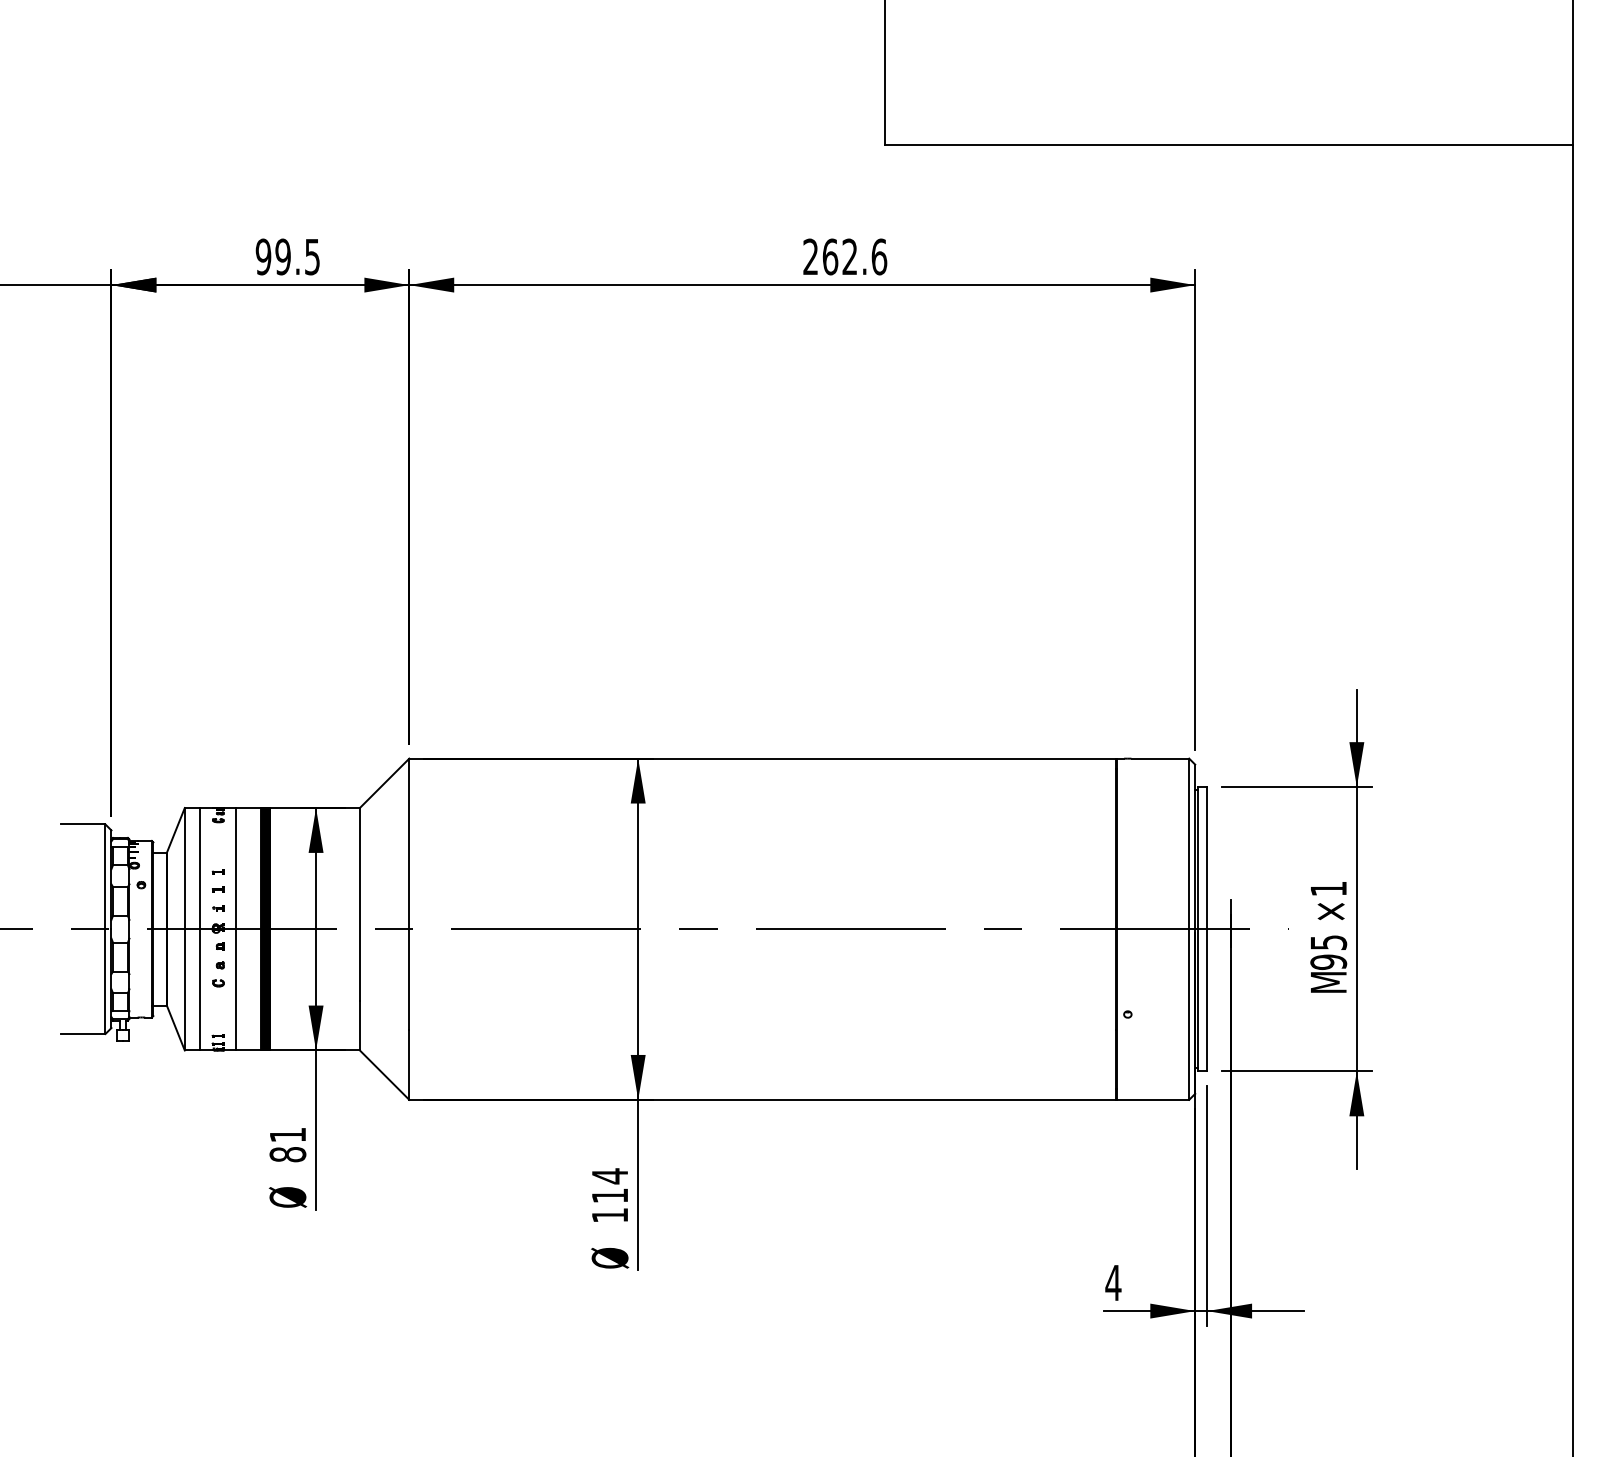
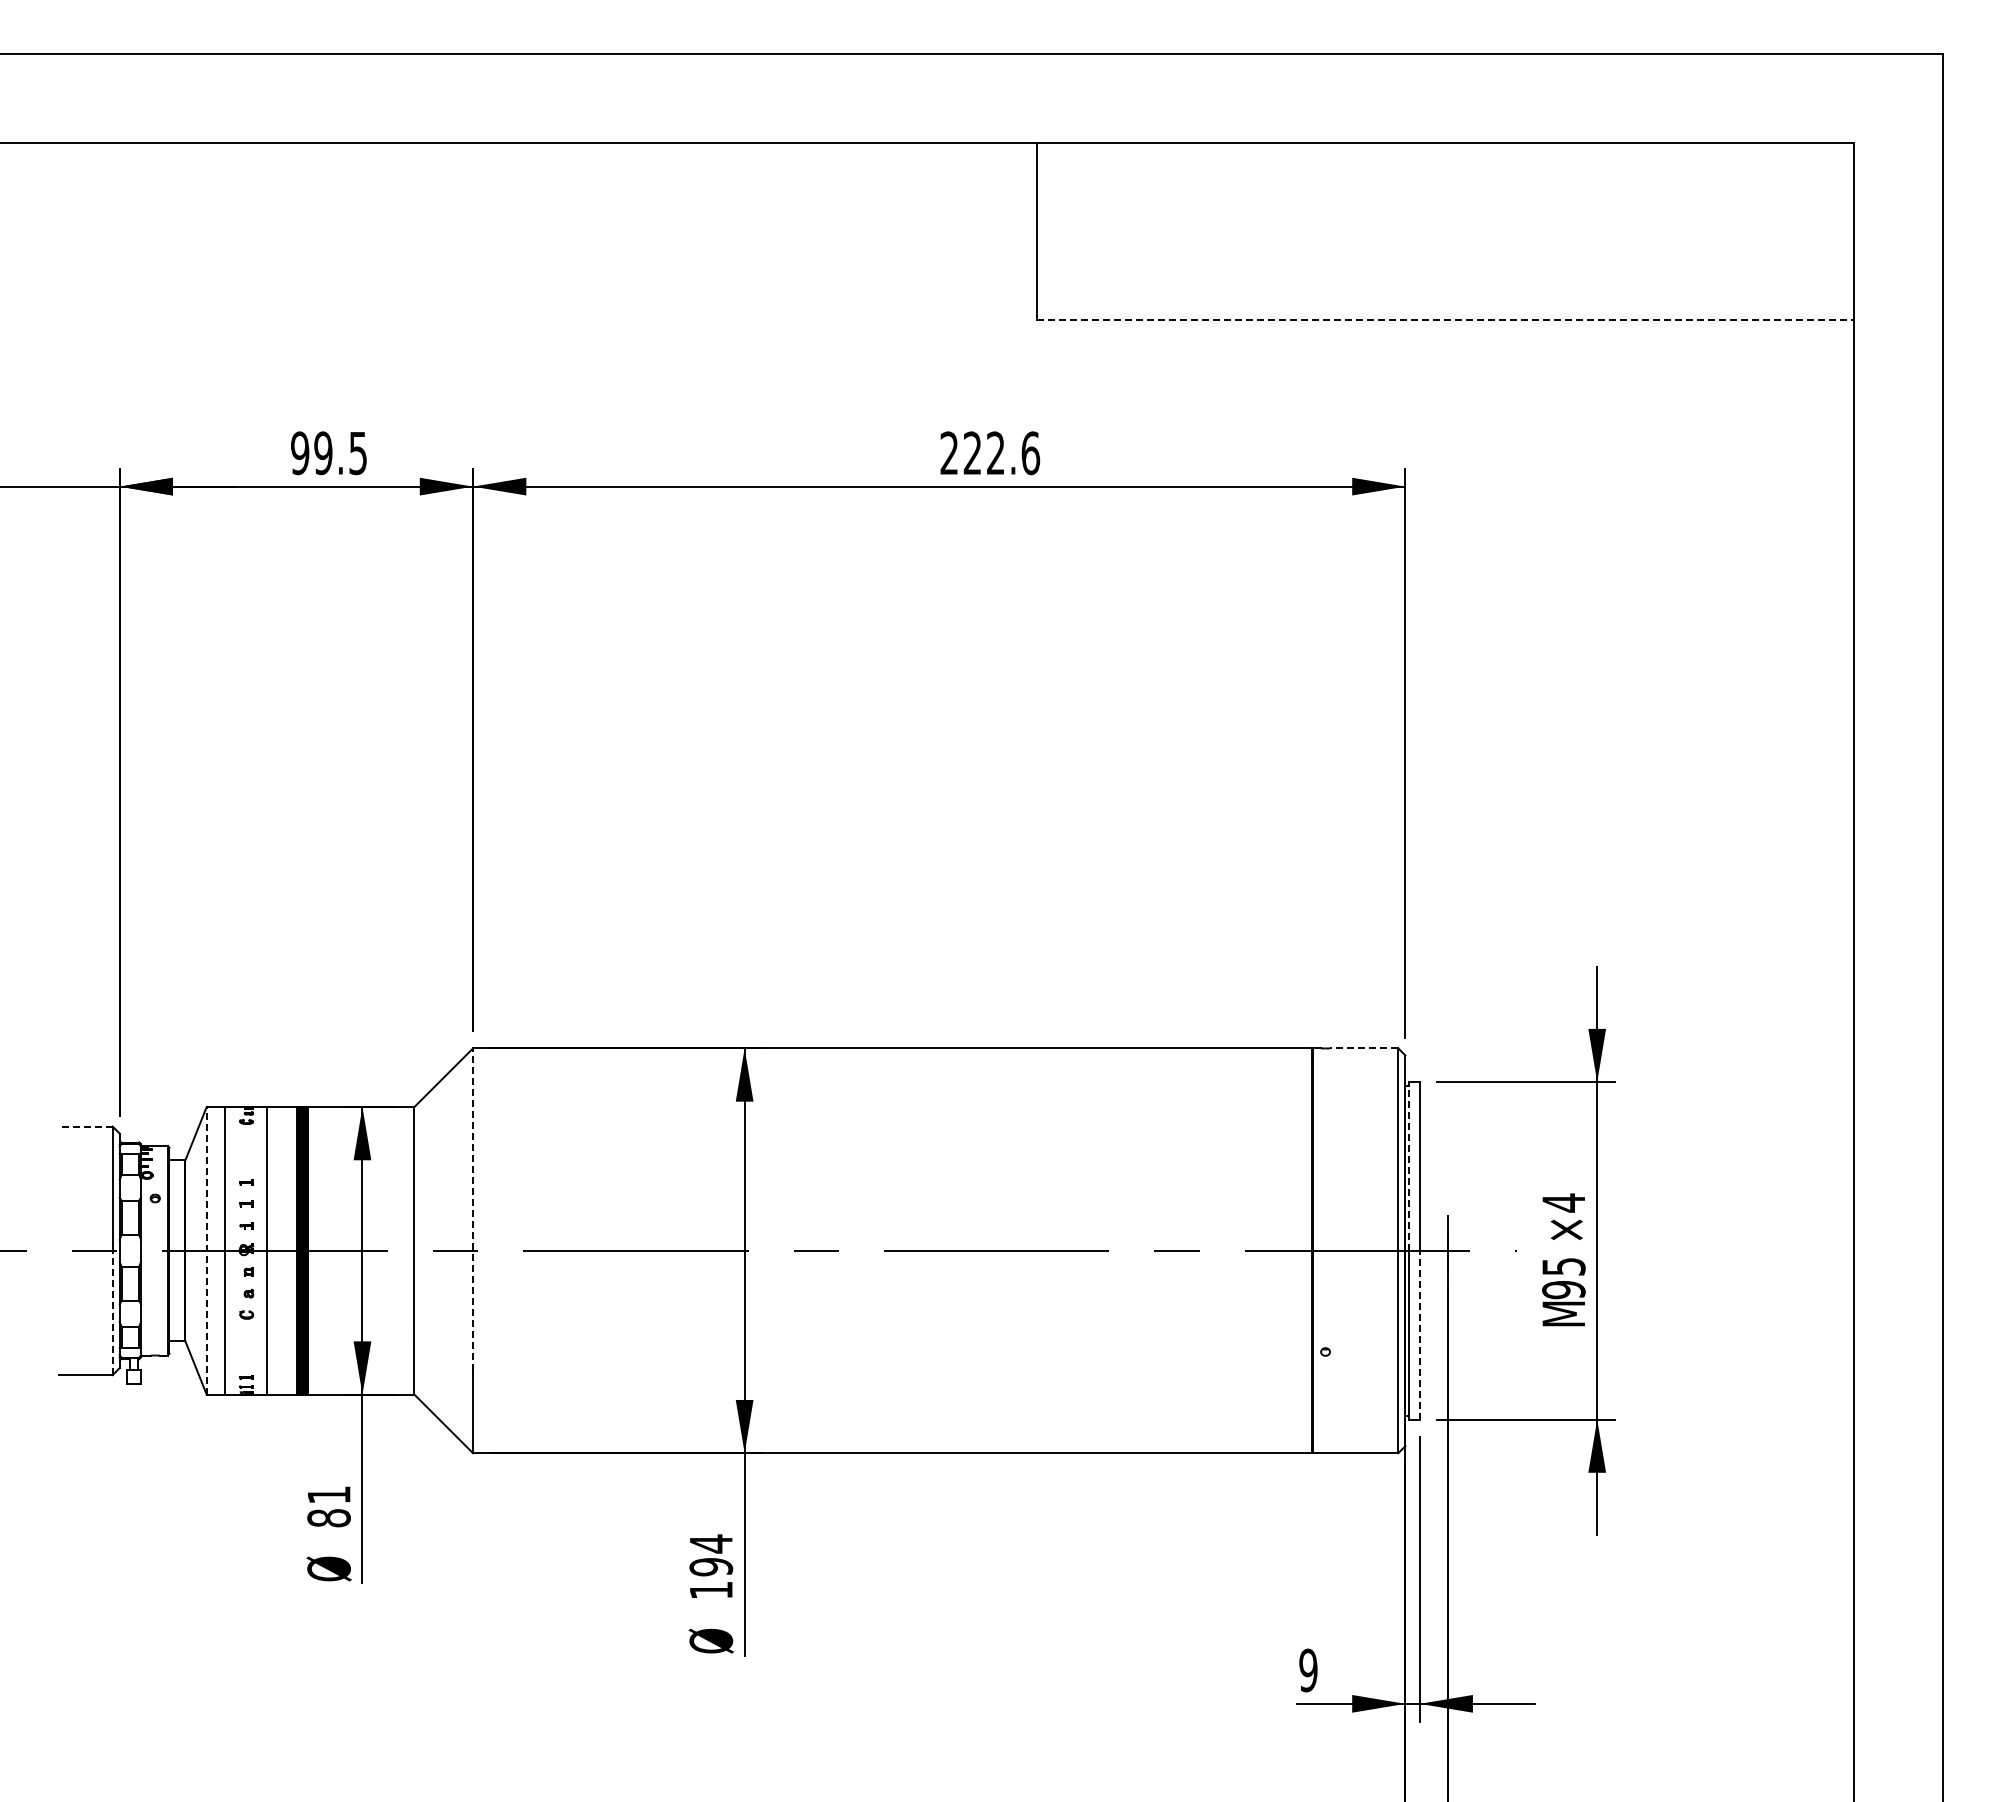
line: (1229, 145) -> (1446, 320), solid -> dashed
text: (830, 257) -> (972, 453), 262.6 -> 222.6
line: (1159, 758) -> (1363, 1048), solid -> dashed
line: (83, 824) -> (86, 1126), solid -> dashed
line: (1198, 857) -> (1409, 1165), solid -> dashed
text: (1328, 888) -> (1563, 1202), ×1 -> ×4
line: (409, 894) -> (473, 1209), solid -> dashed
line: (184, 928) -> (206, 1250), solid -> dashed
line: (105, 981) -> (112, 1312), solid -> dashed
line: (1207, 999) -> (1419, 1334), solid -> dashed
text: (610, 1196) -> (711, 1567), 114 -> 194
text: (1113, 1282) -> (1308, 1670), 4 -> 9

